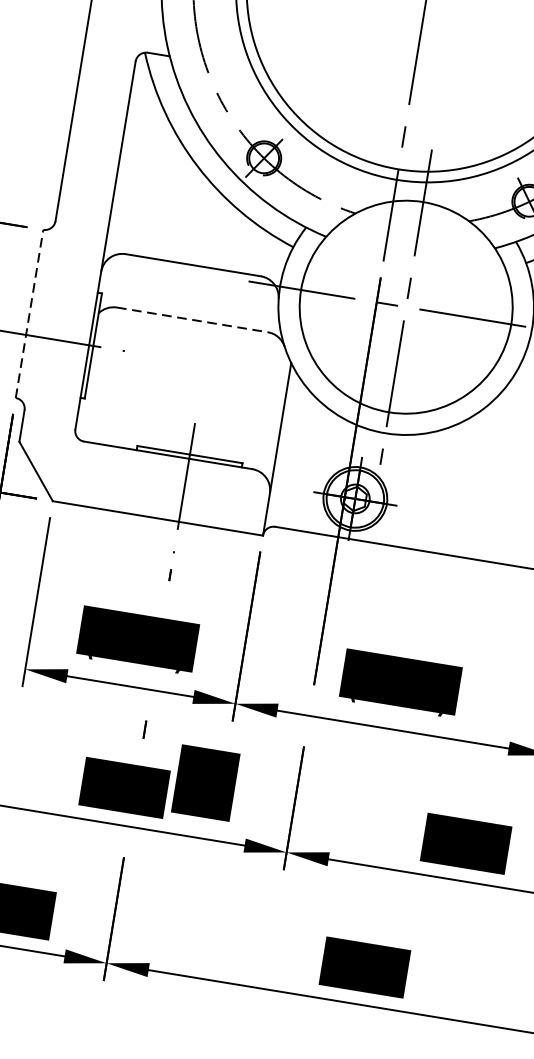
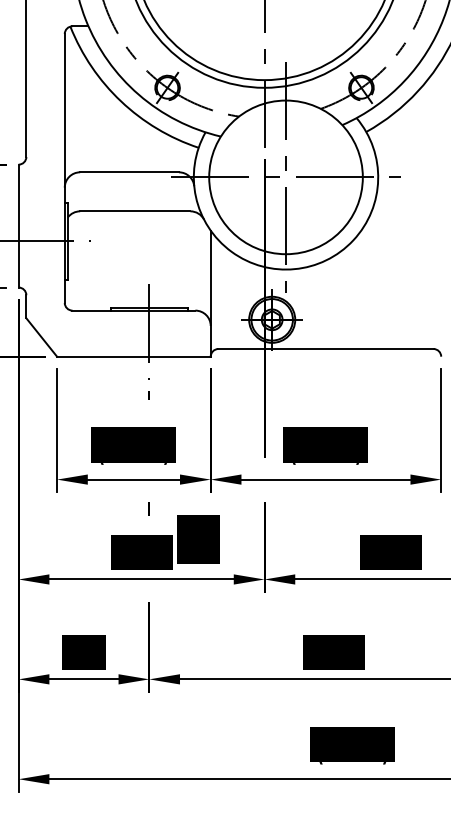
line: (29, 313) -> (18, 225), dashed -> solid
line: (192, 320) -> (135, 211), dashed -> solid

